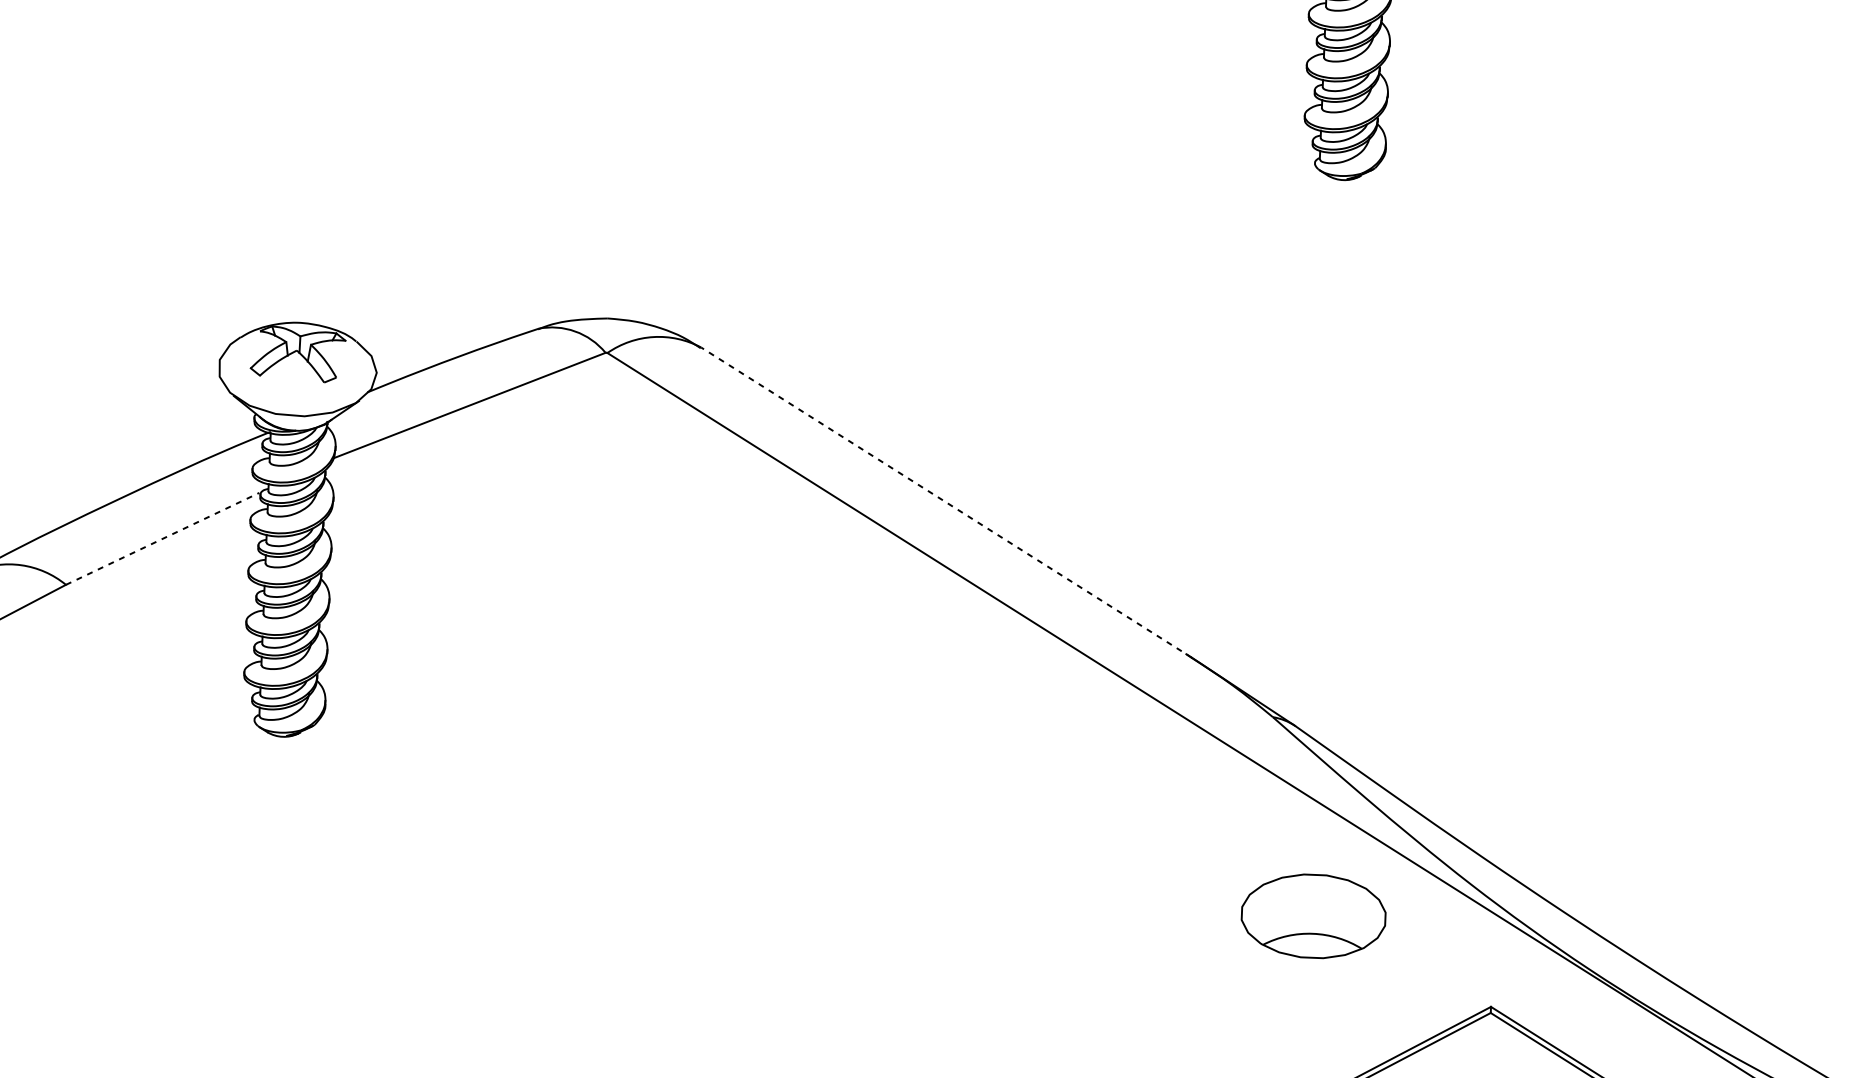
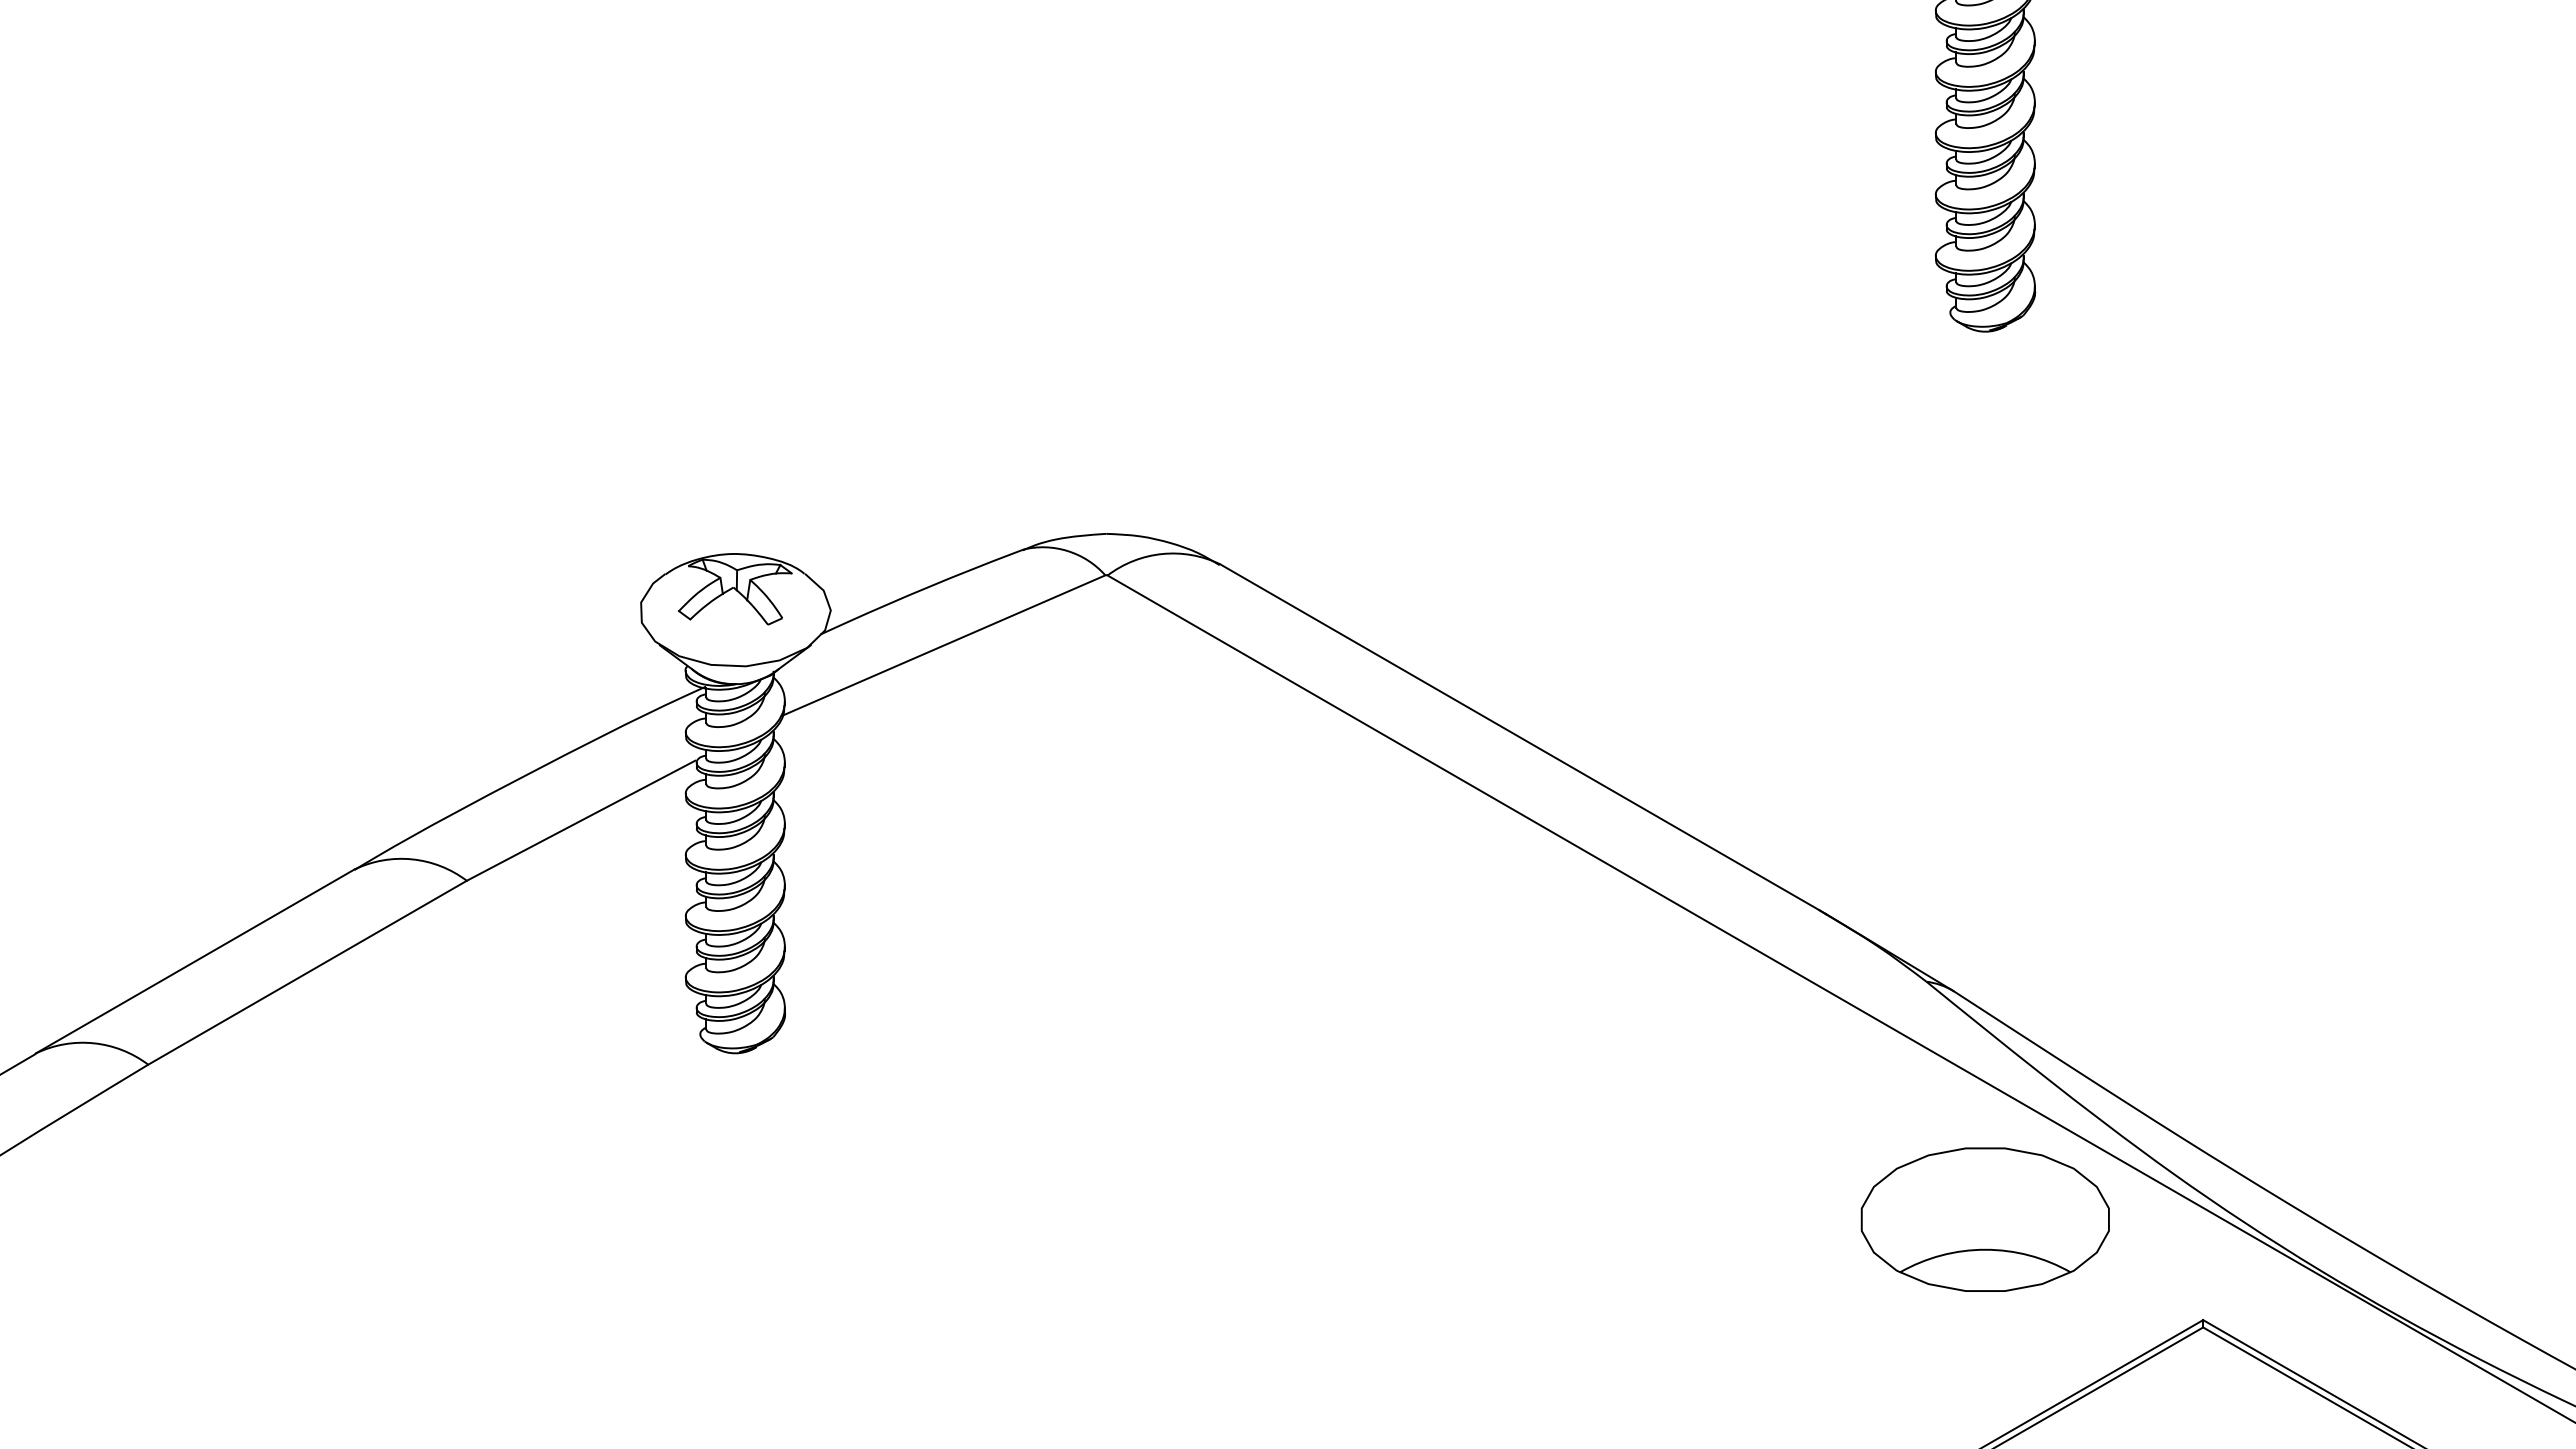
line: (946, 502) -> (1523, 739), dashed -> solid
line: (163, 538) -> (581, 820), dashed -> solid
part: (1313, 916) -> (1984, 1219), size x1.43

